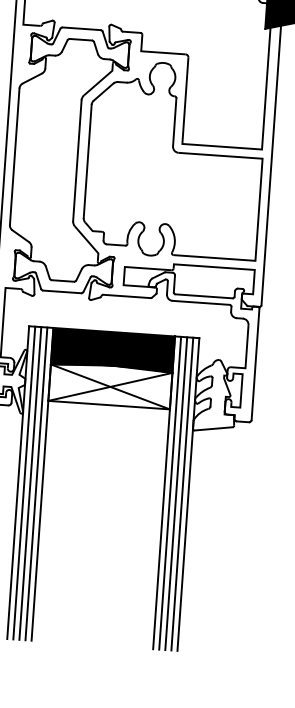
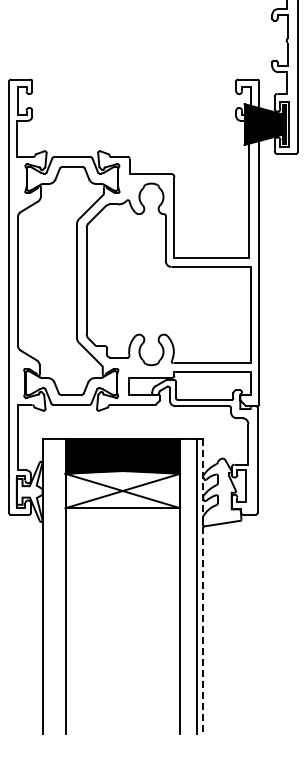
line: (24, 482) -> (48, 586), removed
line: (30, 483) -> (54, 586), removed
line: (36, 483) -> (59, 586), removed
line: (169, 492) -> (185, 586), removed
line: (176, 493) -> (191, 586), removed
line: (188, 495) -> (203, 587), solid -> dashed

